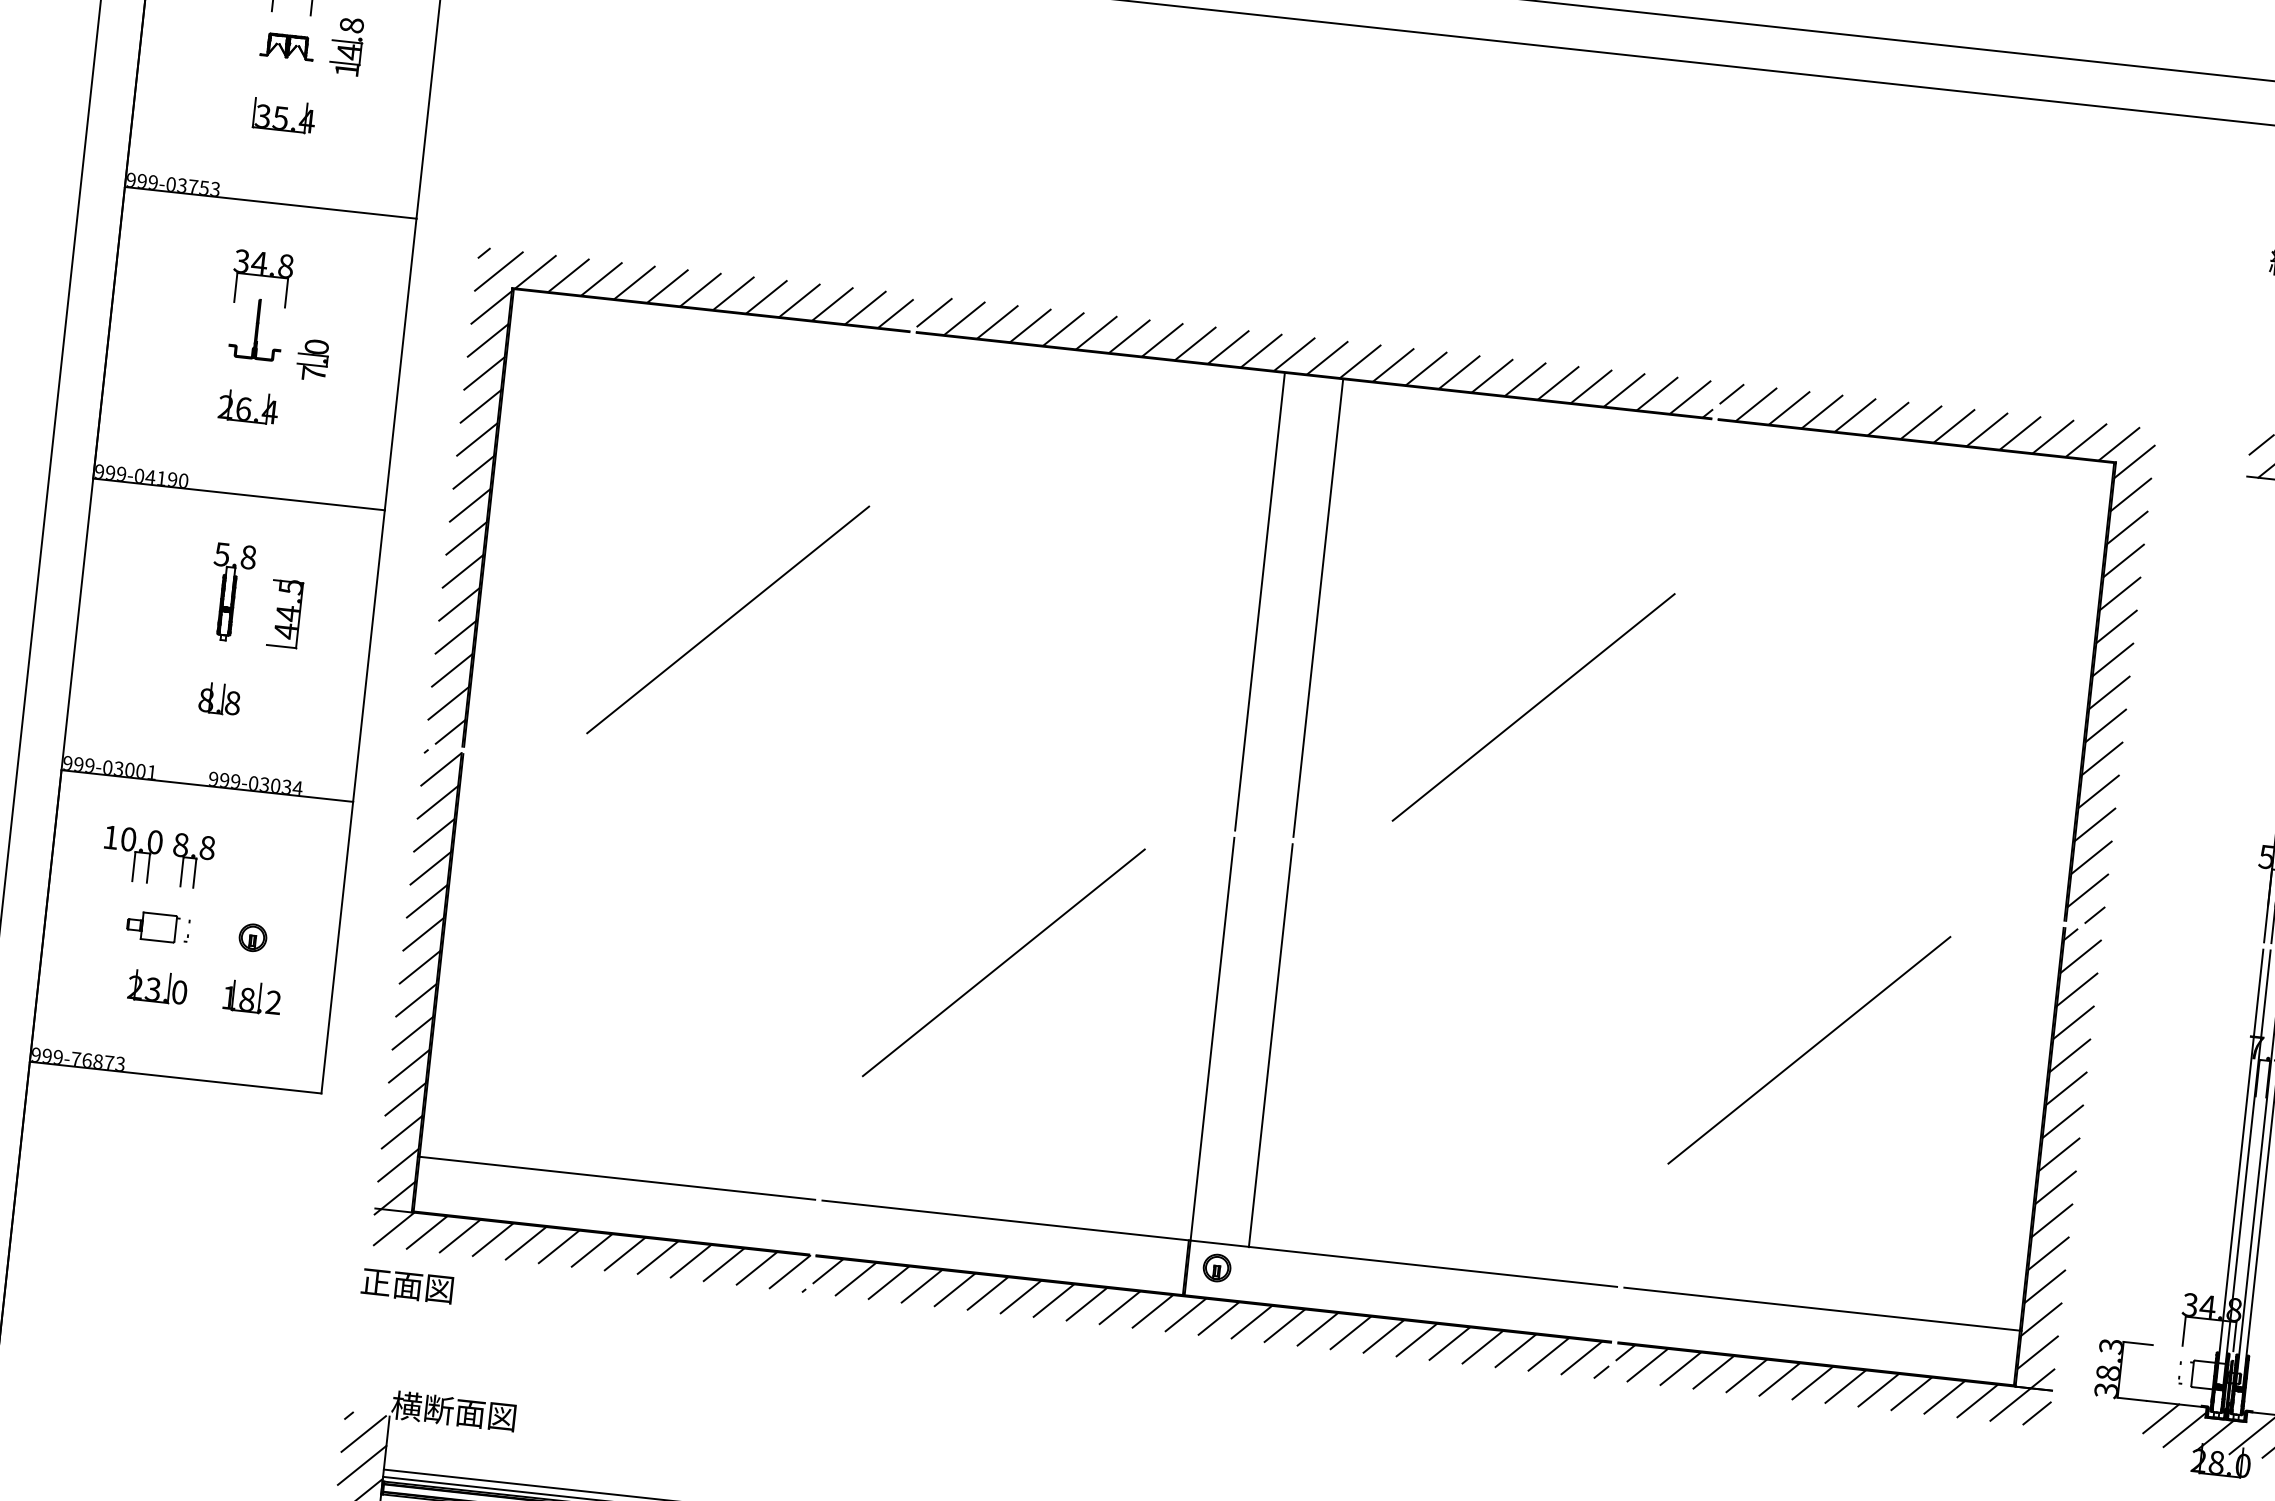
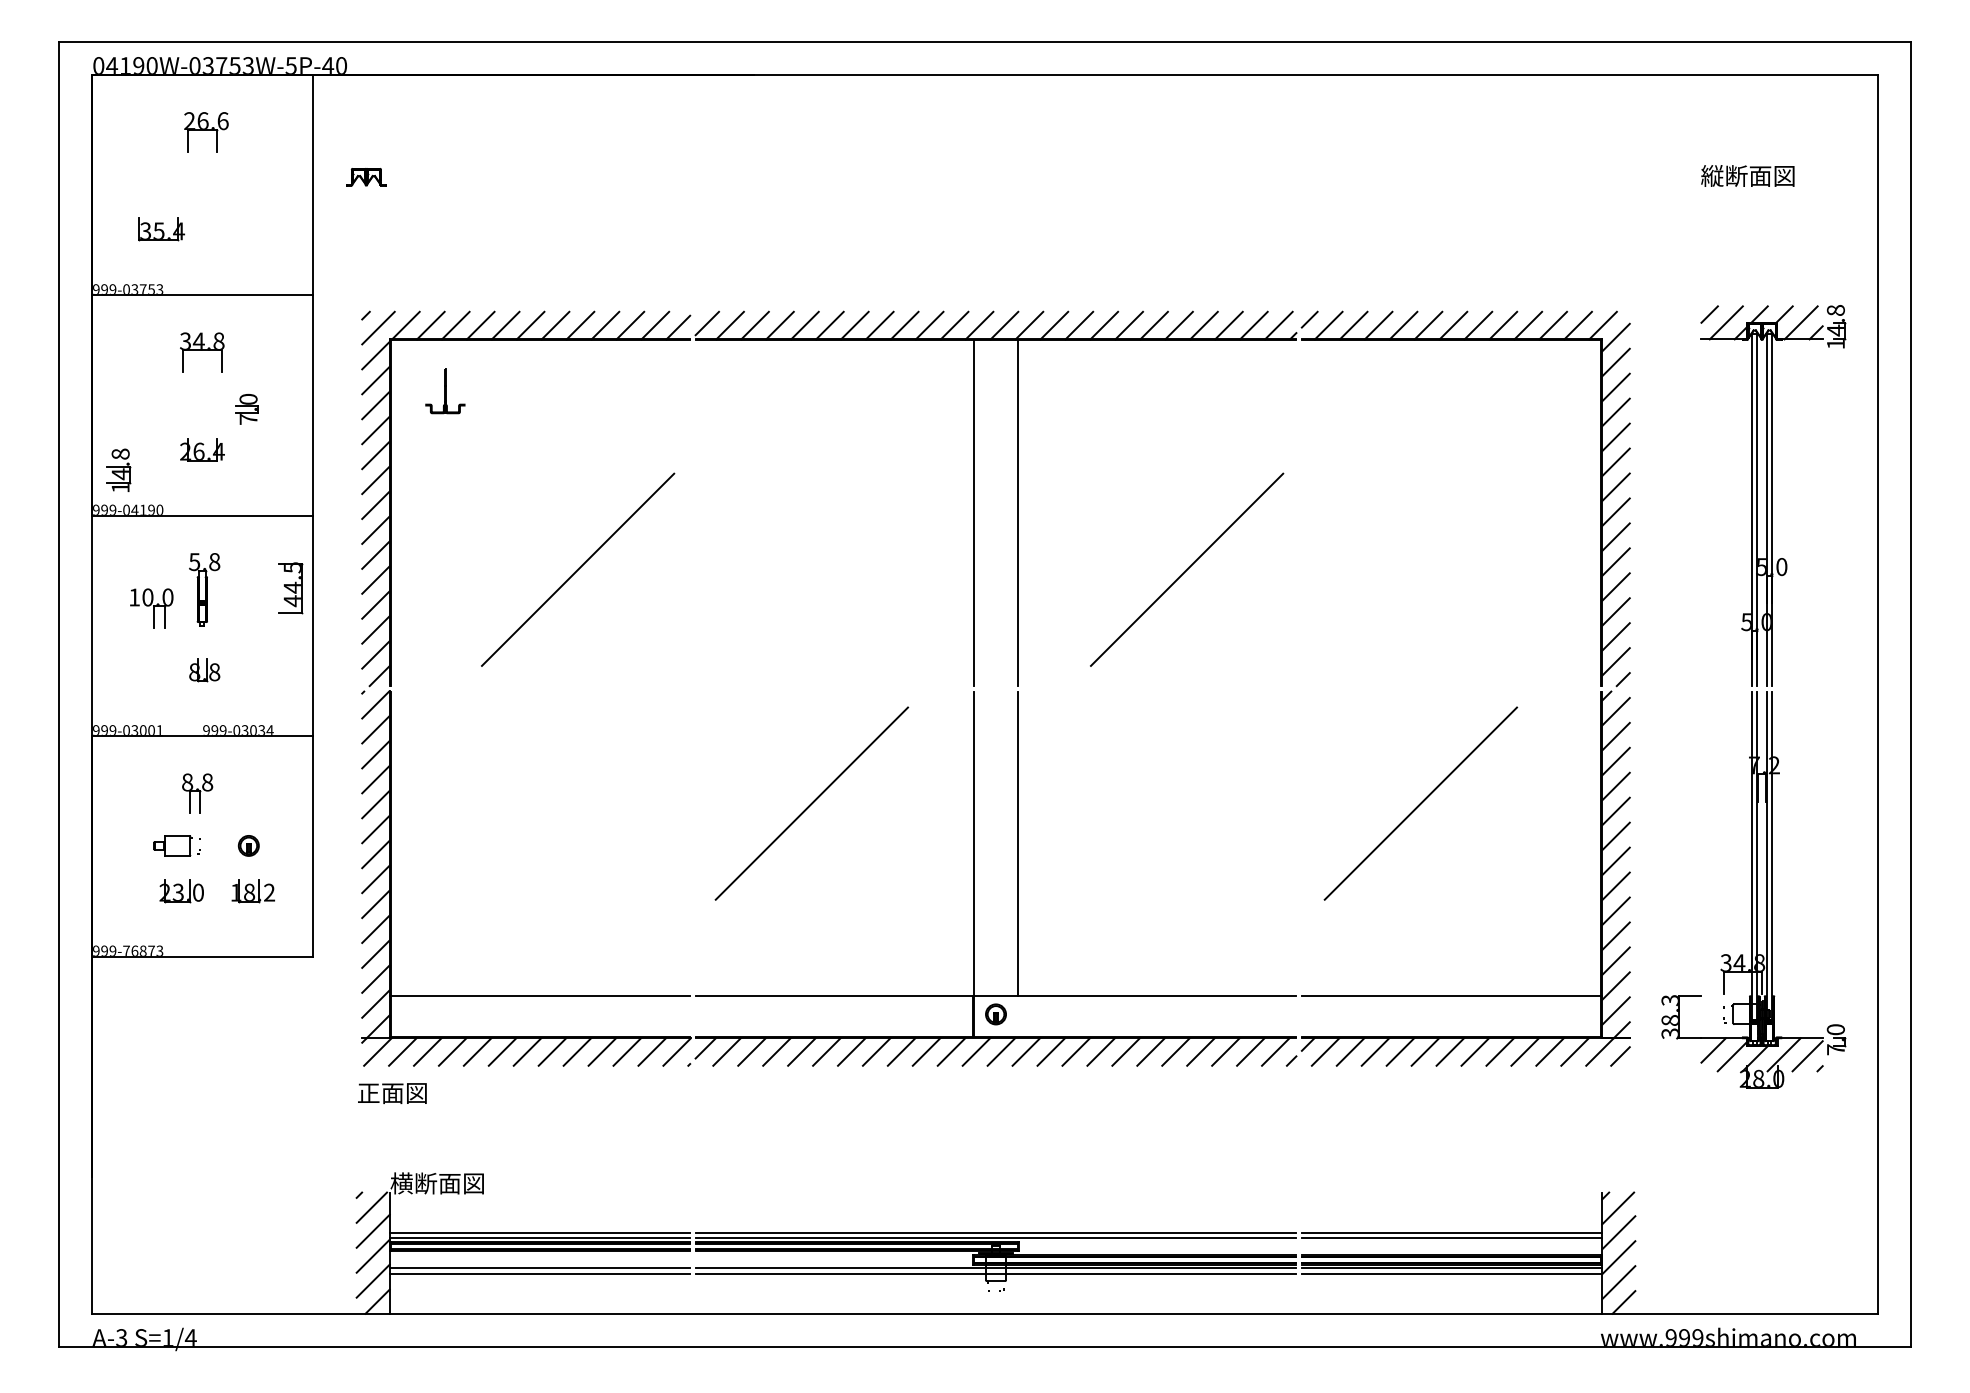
part: (346, 45) -> (118, 469), moved
part: (287, 47) -> (366, 177), moved
part: (284, 116) -> (161, 229), moved
part: (257, 330) -> (445, 391), moved
part: (285, 614) -> (290, 588), moved
part: (131, 854) -> (151, 608), moved

